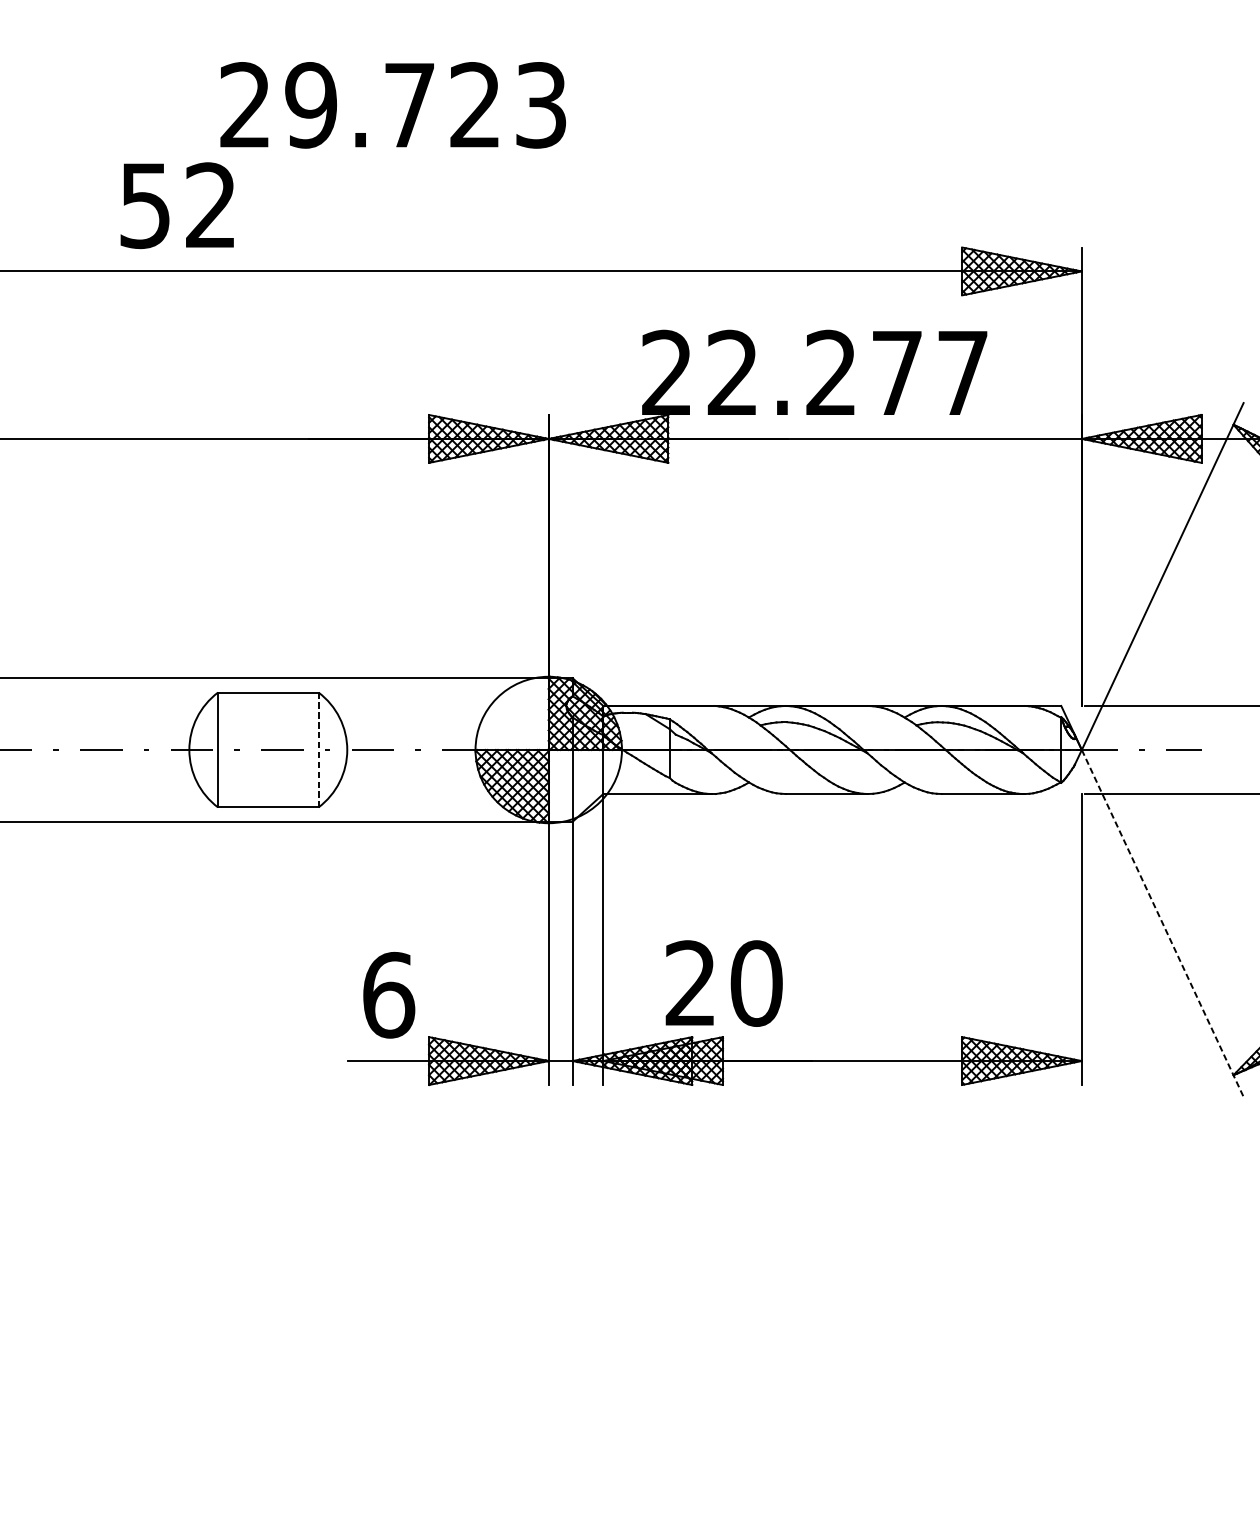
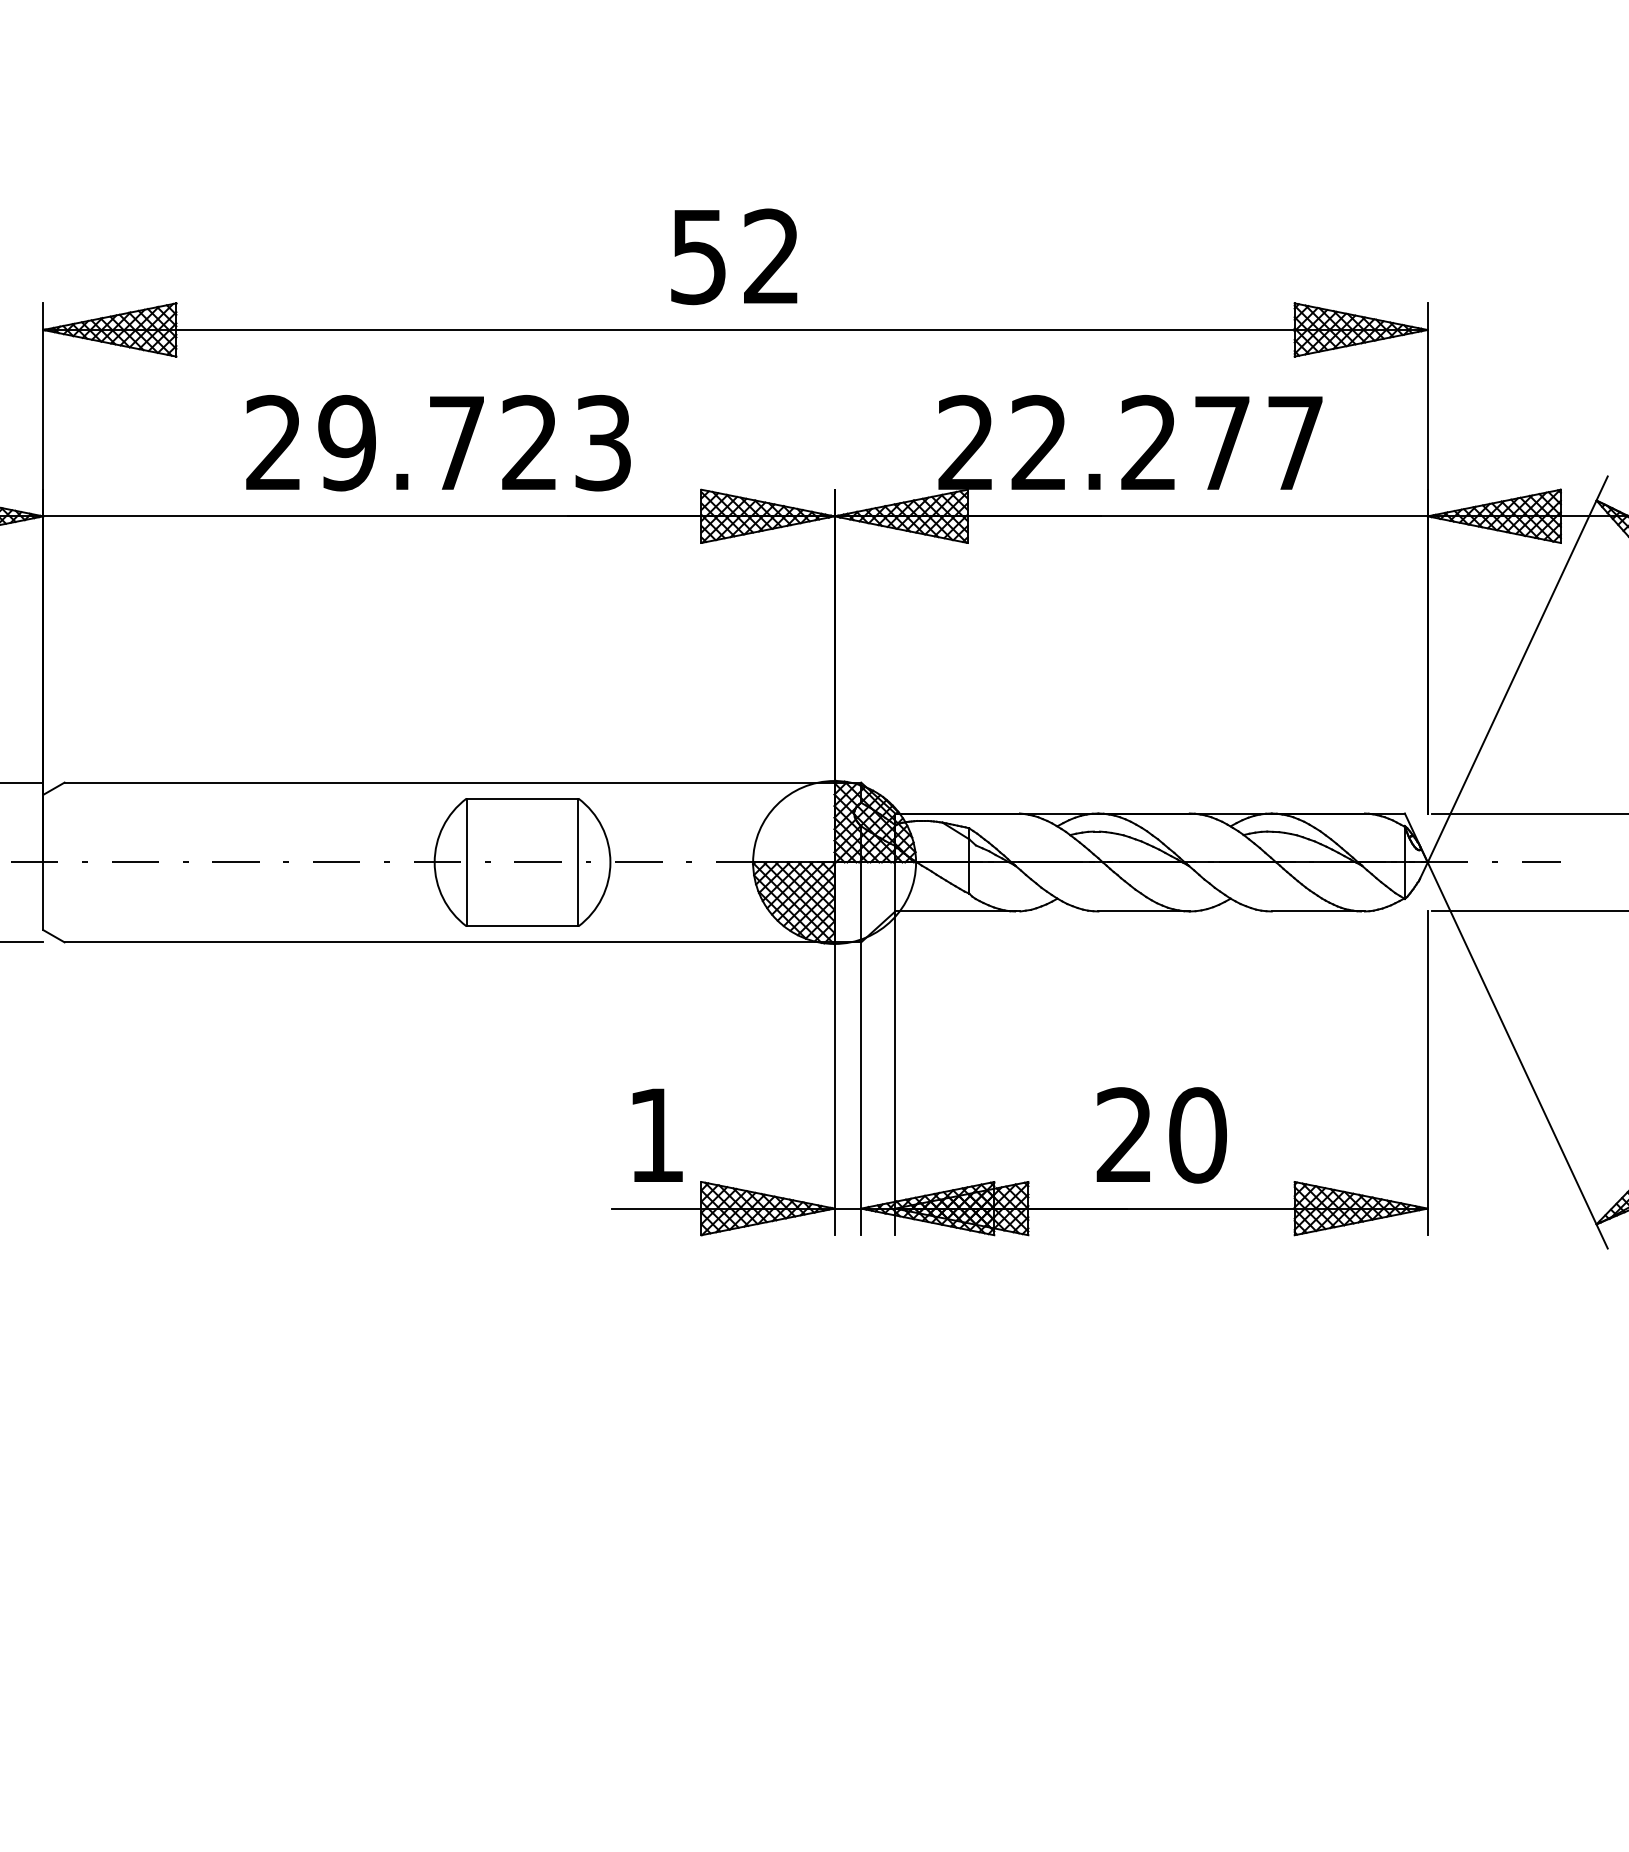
text: (393, 105) -> (438, 443), moved
text: (177, 205) -> (734, 256), moved
line: (318, 750) -> (578, 862), dashed -> solid
line: (1162, 923) -> (1517, 1055), dashed -> solid
text: (723, 983) -> (1161, 1135), moved
text: (389, 995) -> (657, 1135), 6 -> 1

